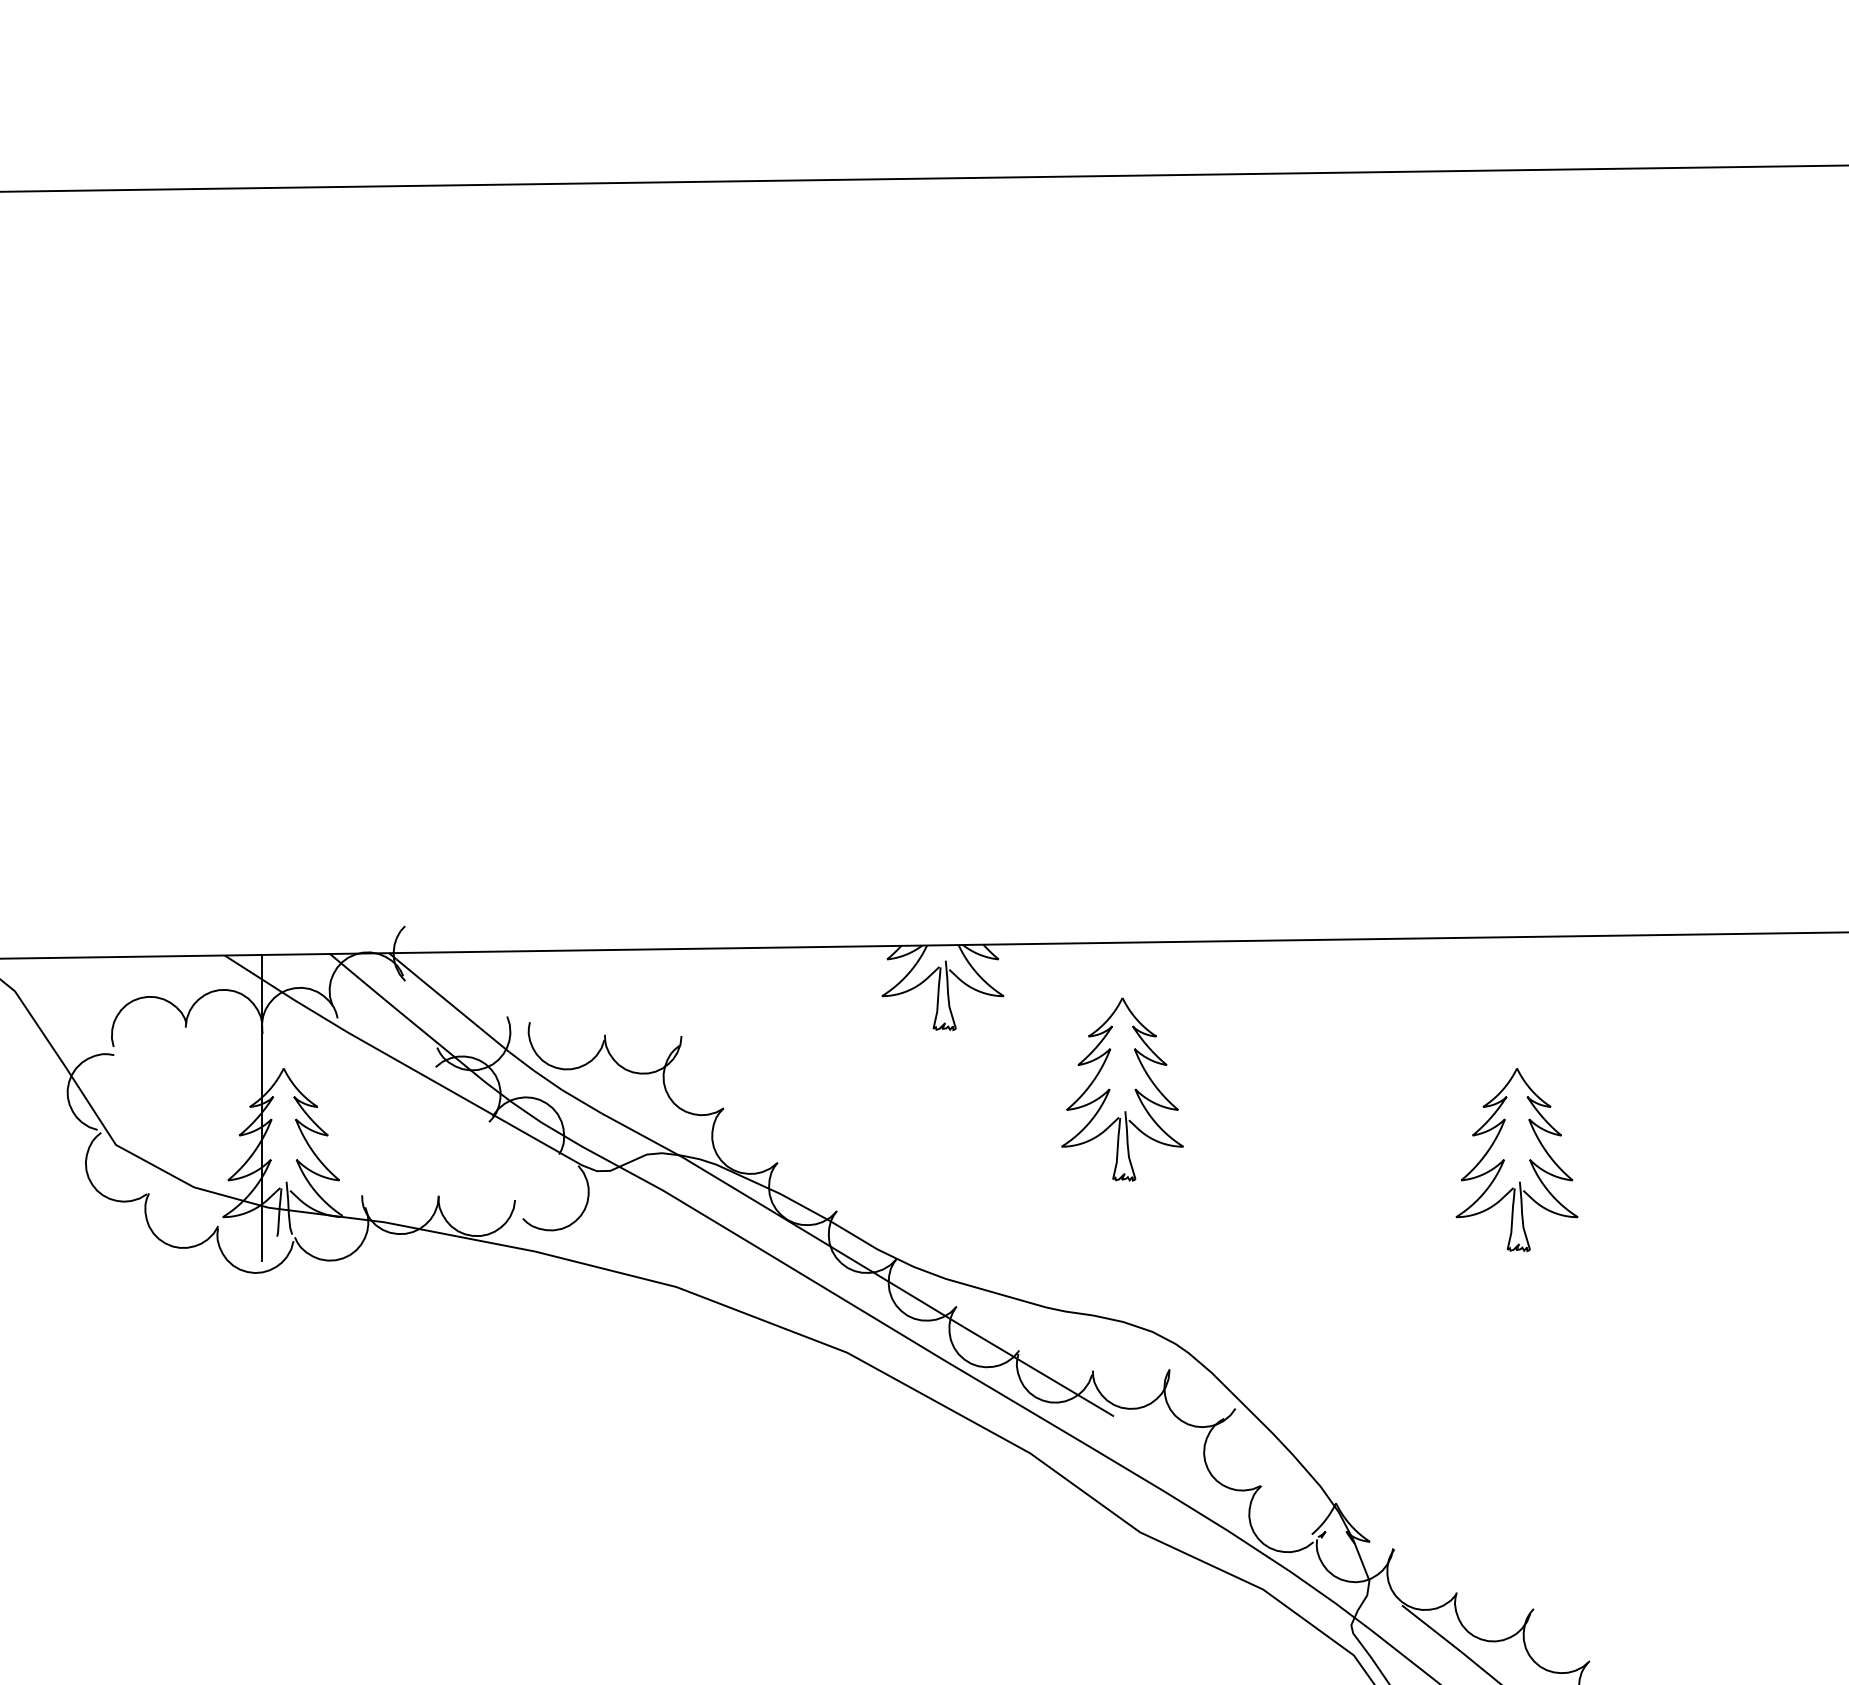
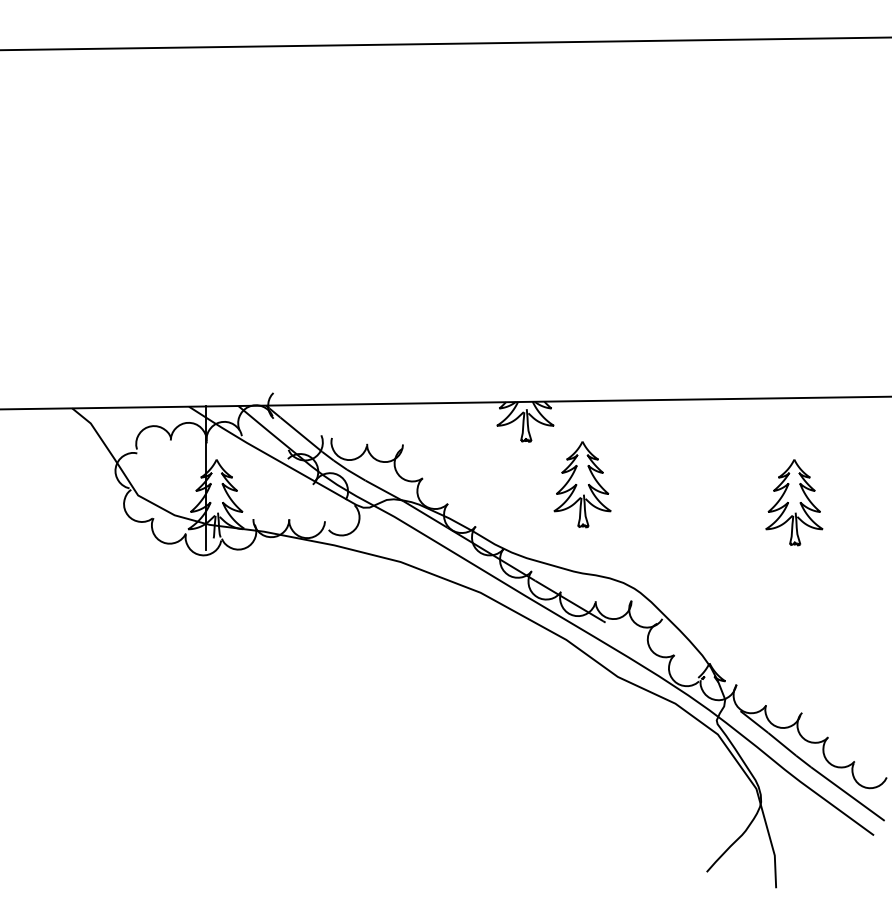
part: (1122, 1089) -> (582, 484), moved

